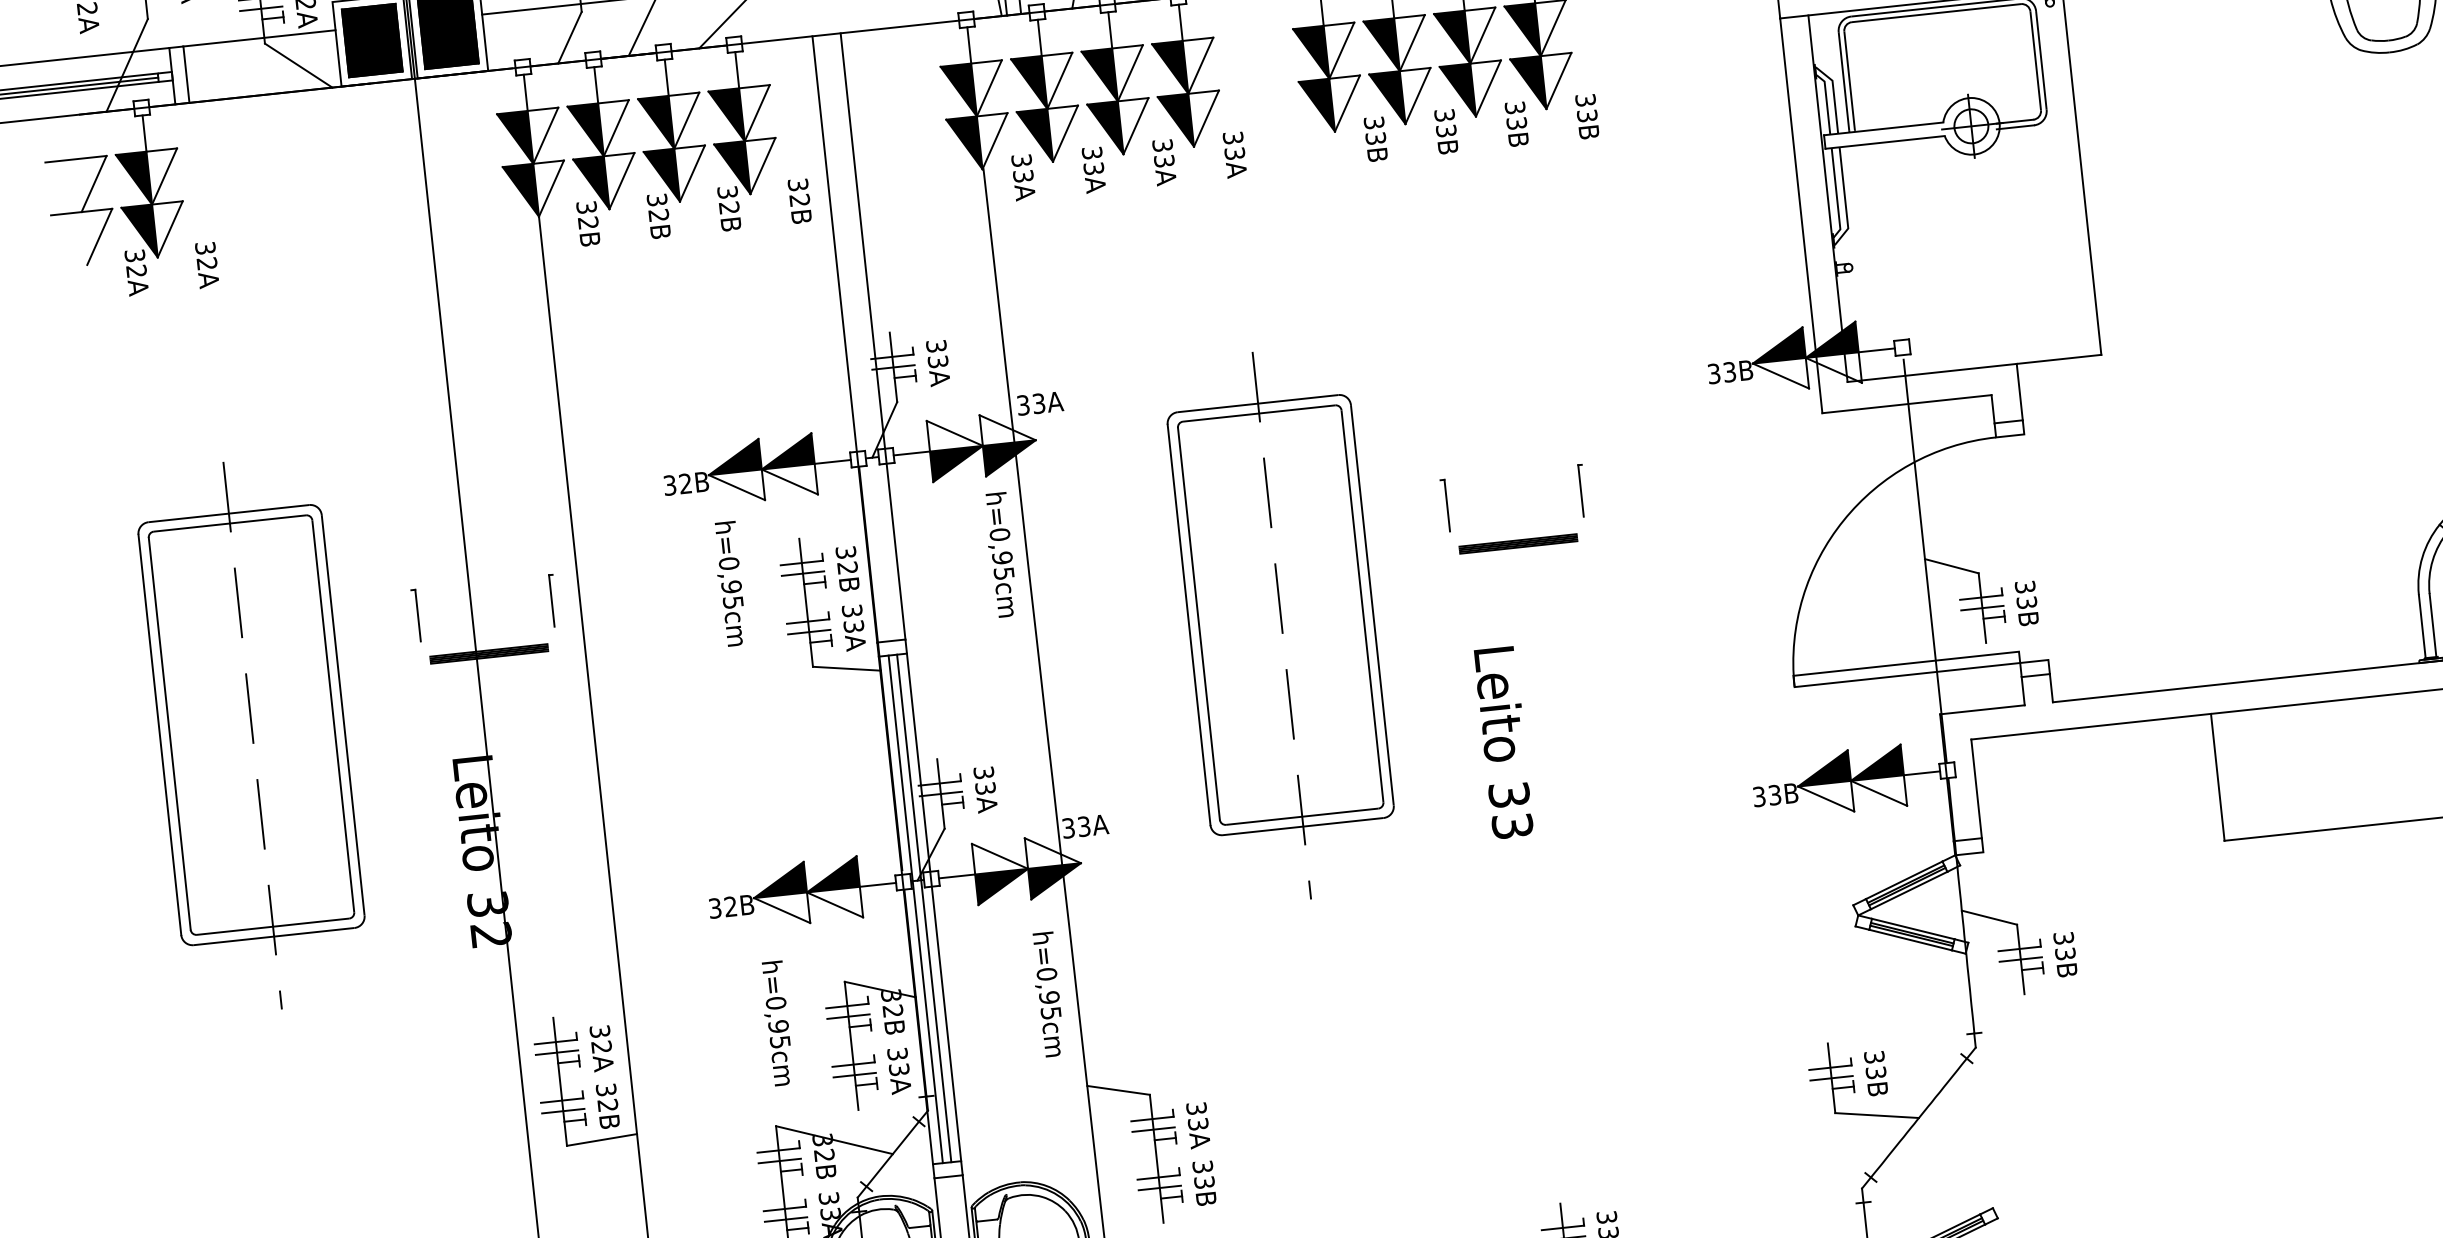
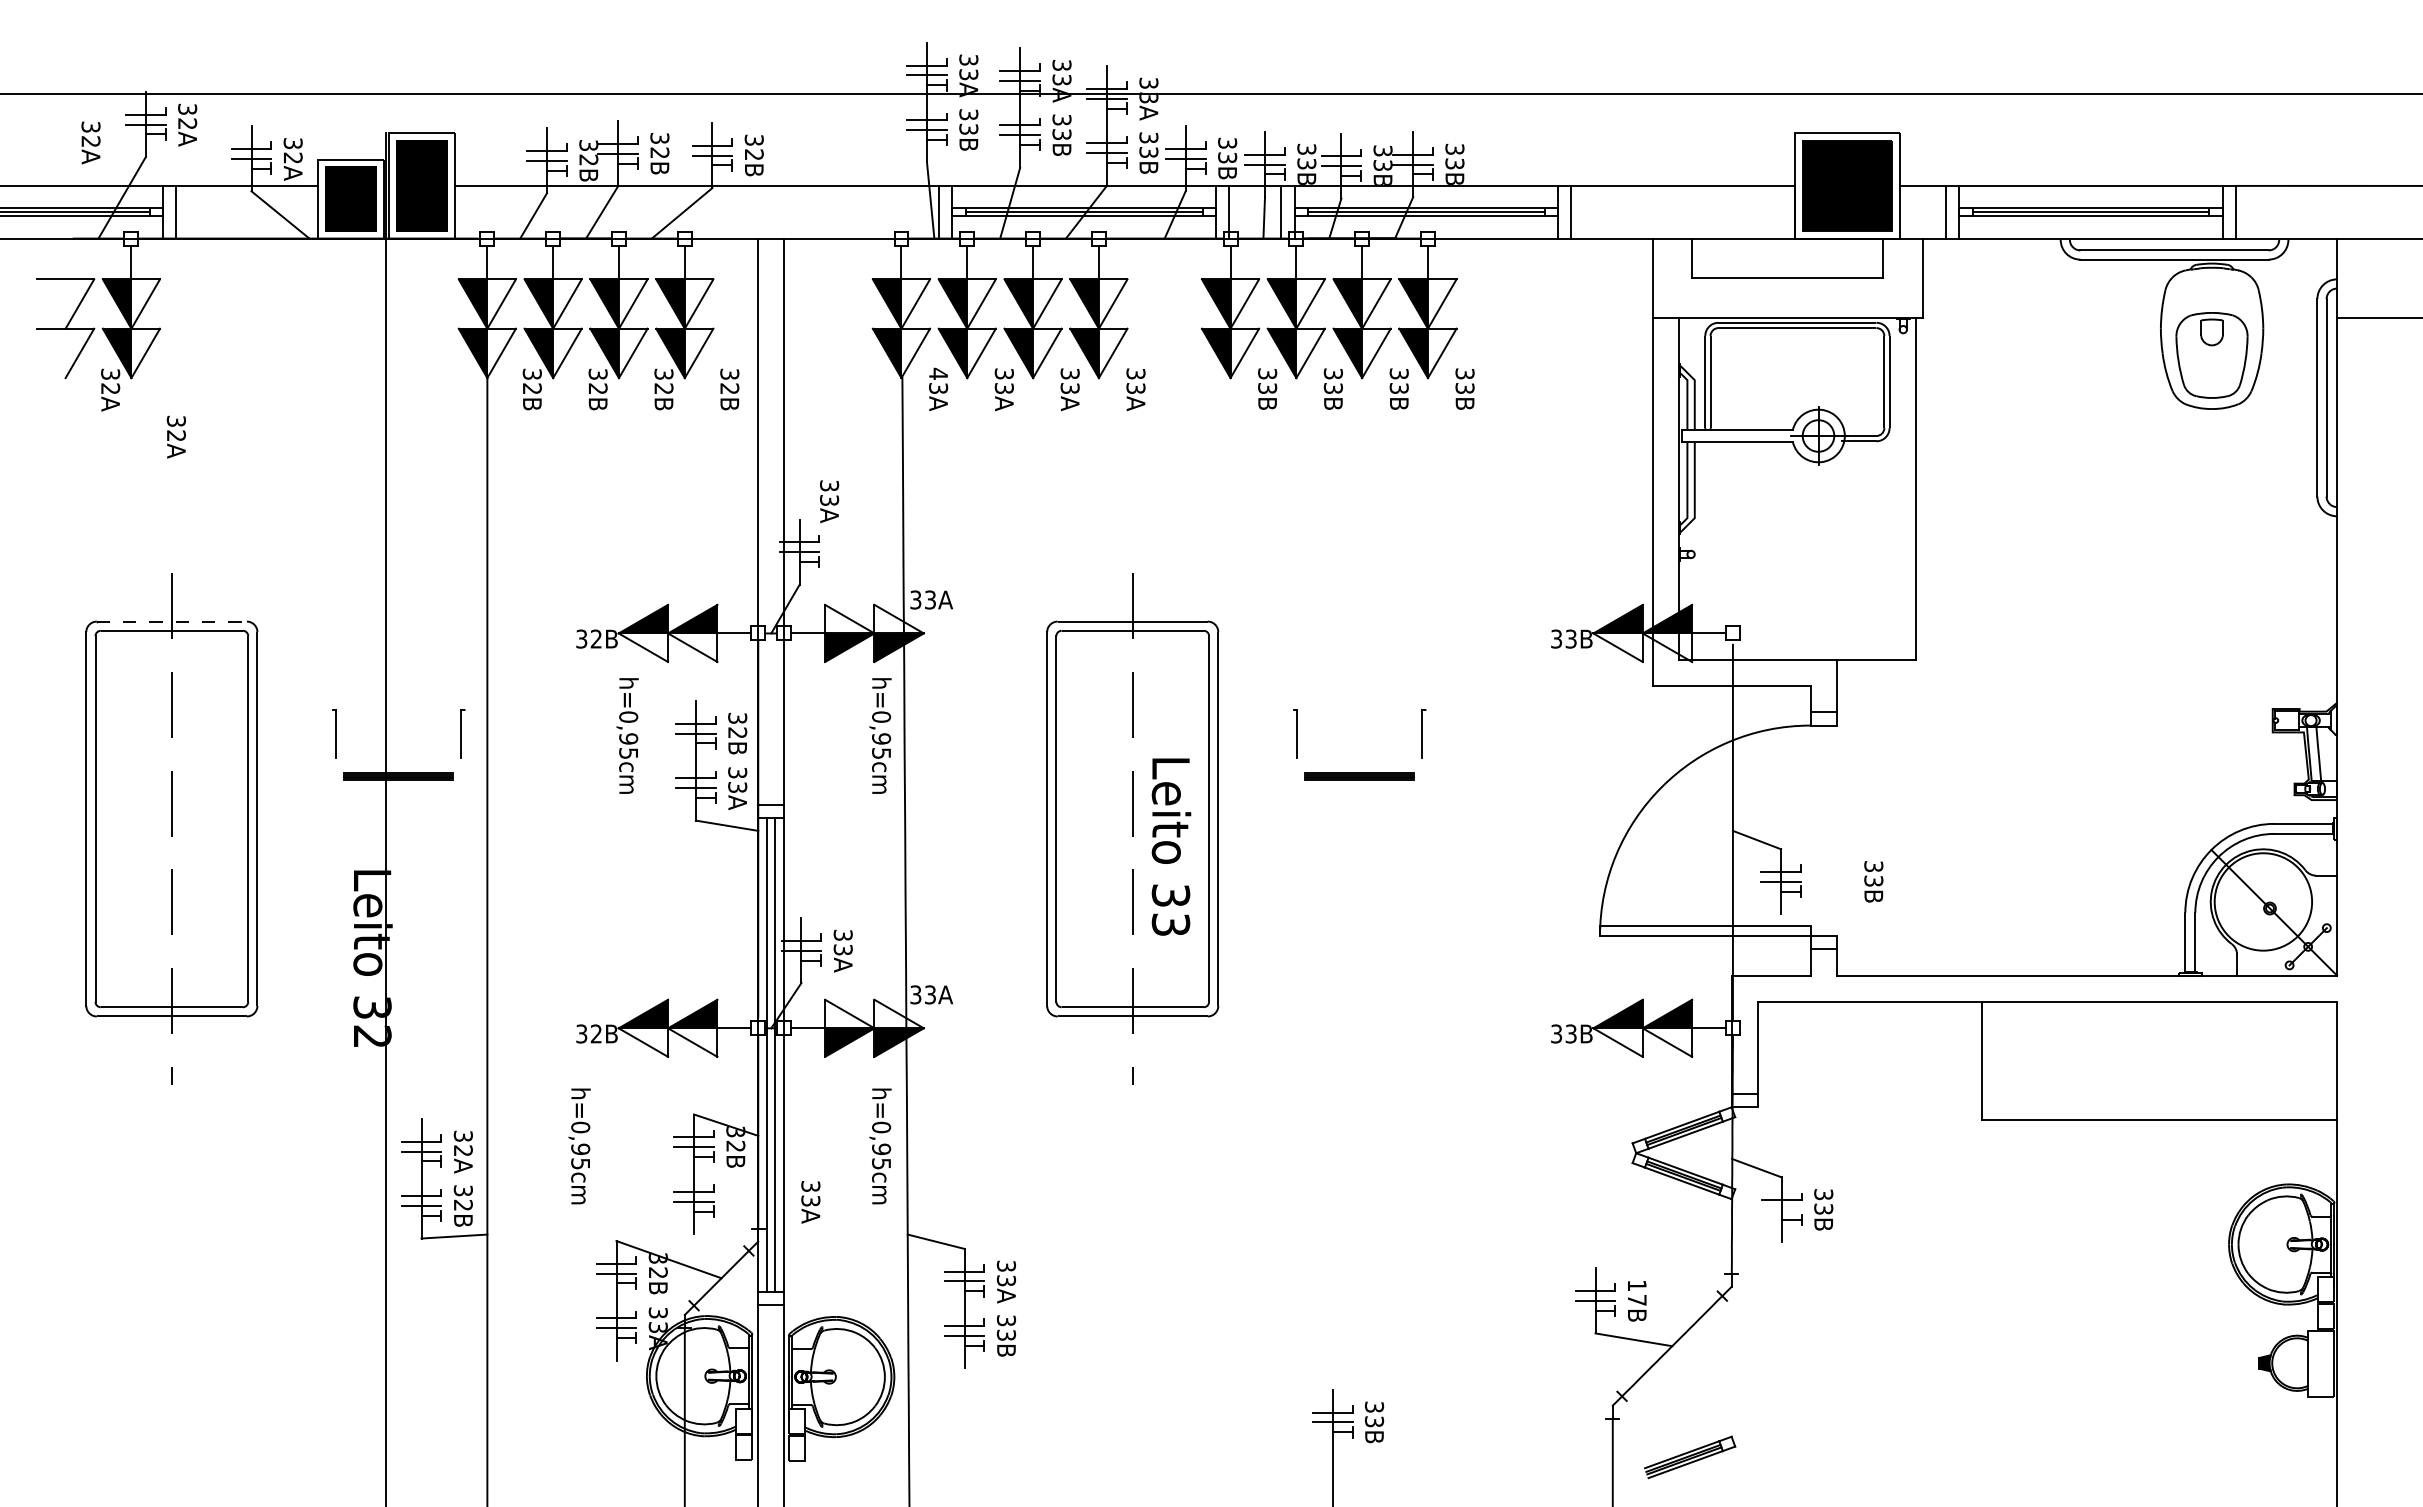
text: (1021, 160) -> (938, 373), 33A -> 43A
text: (206, 264) -> (175, 436), moved
text: (938, 362) -> (829, 501), moved
line: (228, 513) -> (171, 621), solid -> dashed
text: (2026, 603) -> (1873, 881), moved
text: (1504, 742) -> (1171, 846), moved
line: (2020, 959) -> (1781, 1209), removed
text: (777, 1023) -> (579, 1146), moved
text: (1874, 1064) -> (1636, 1292), 33B -> 17B
text: (899, 1071) -> (810, 1202), moved

